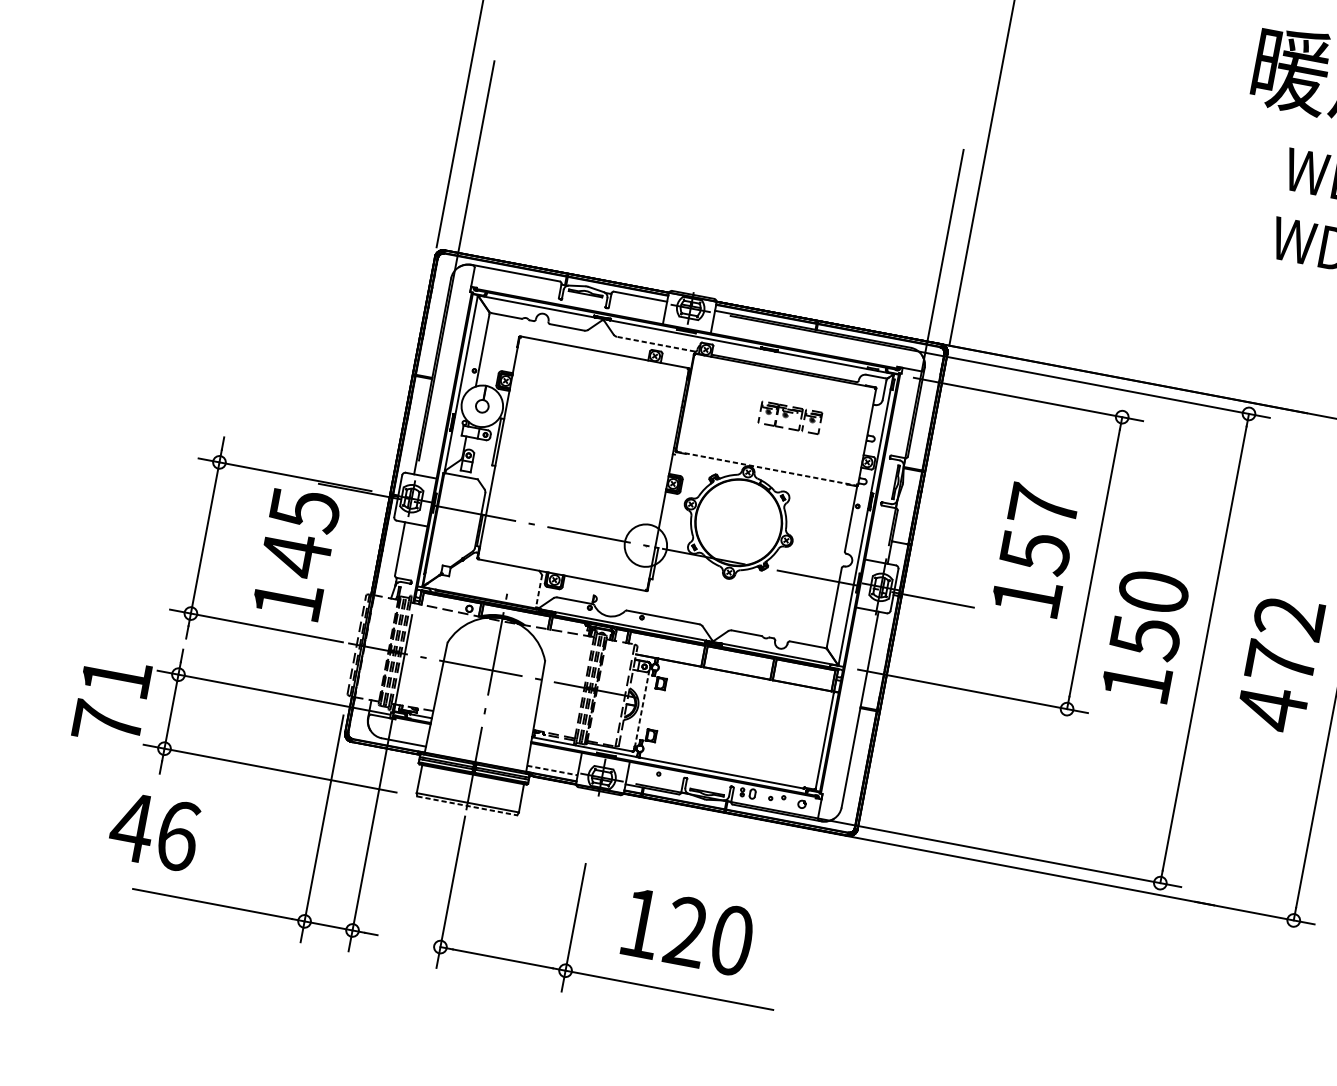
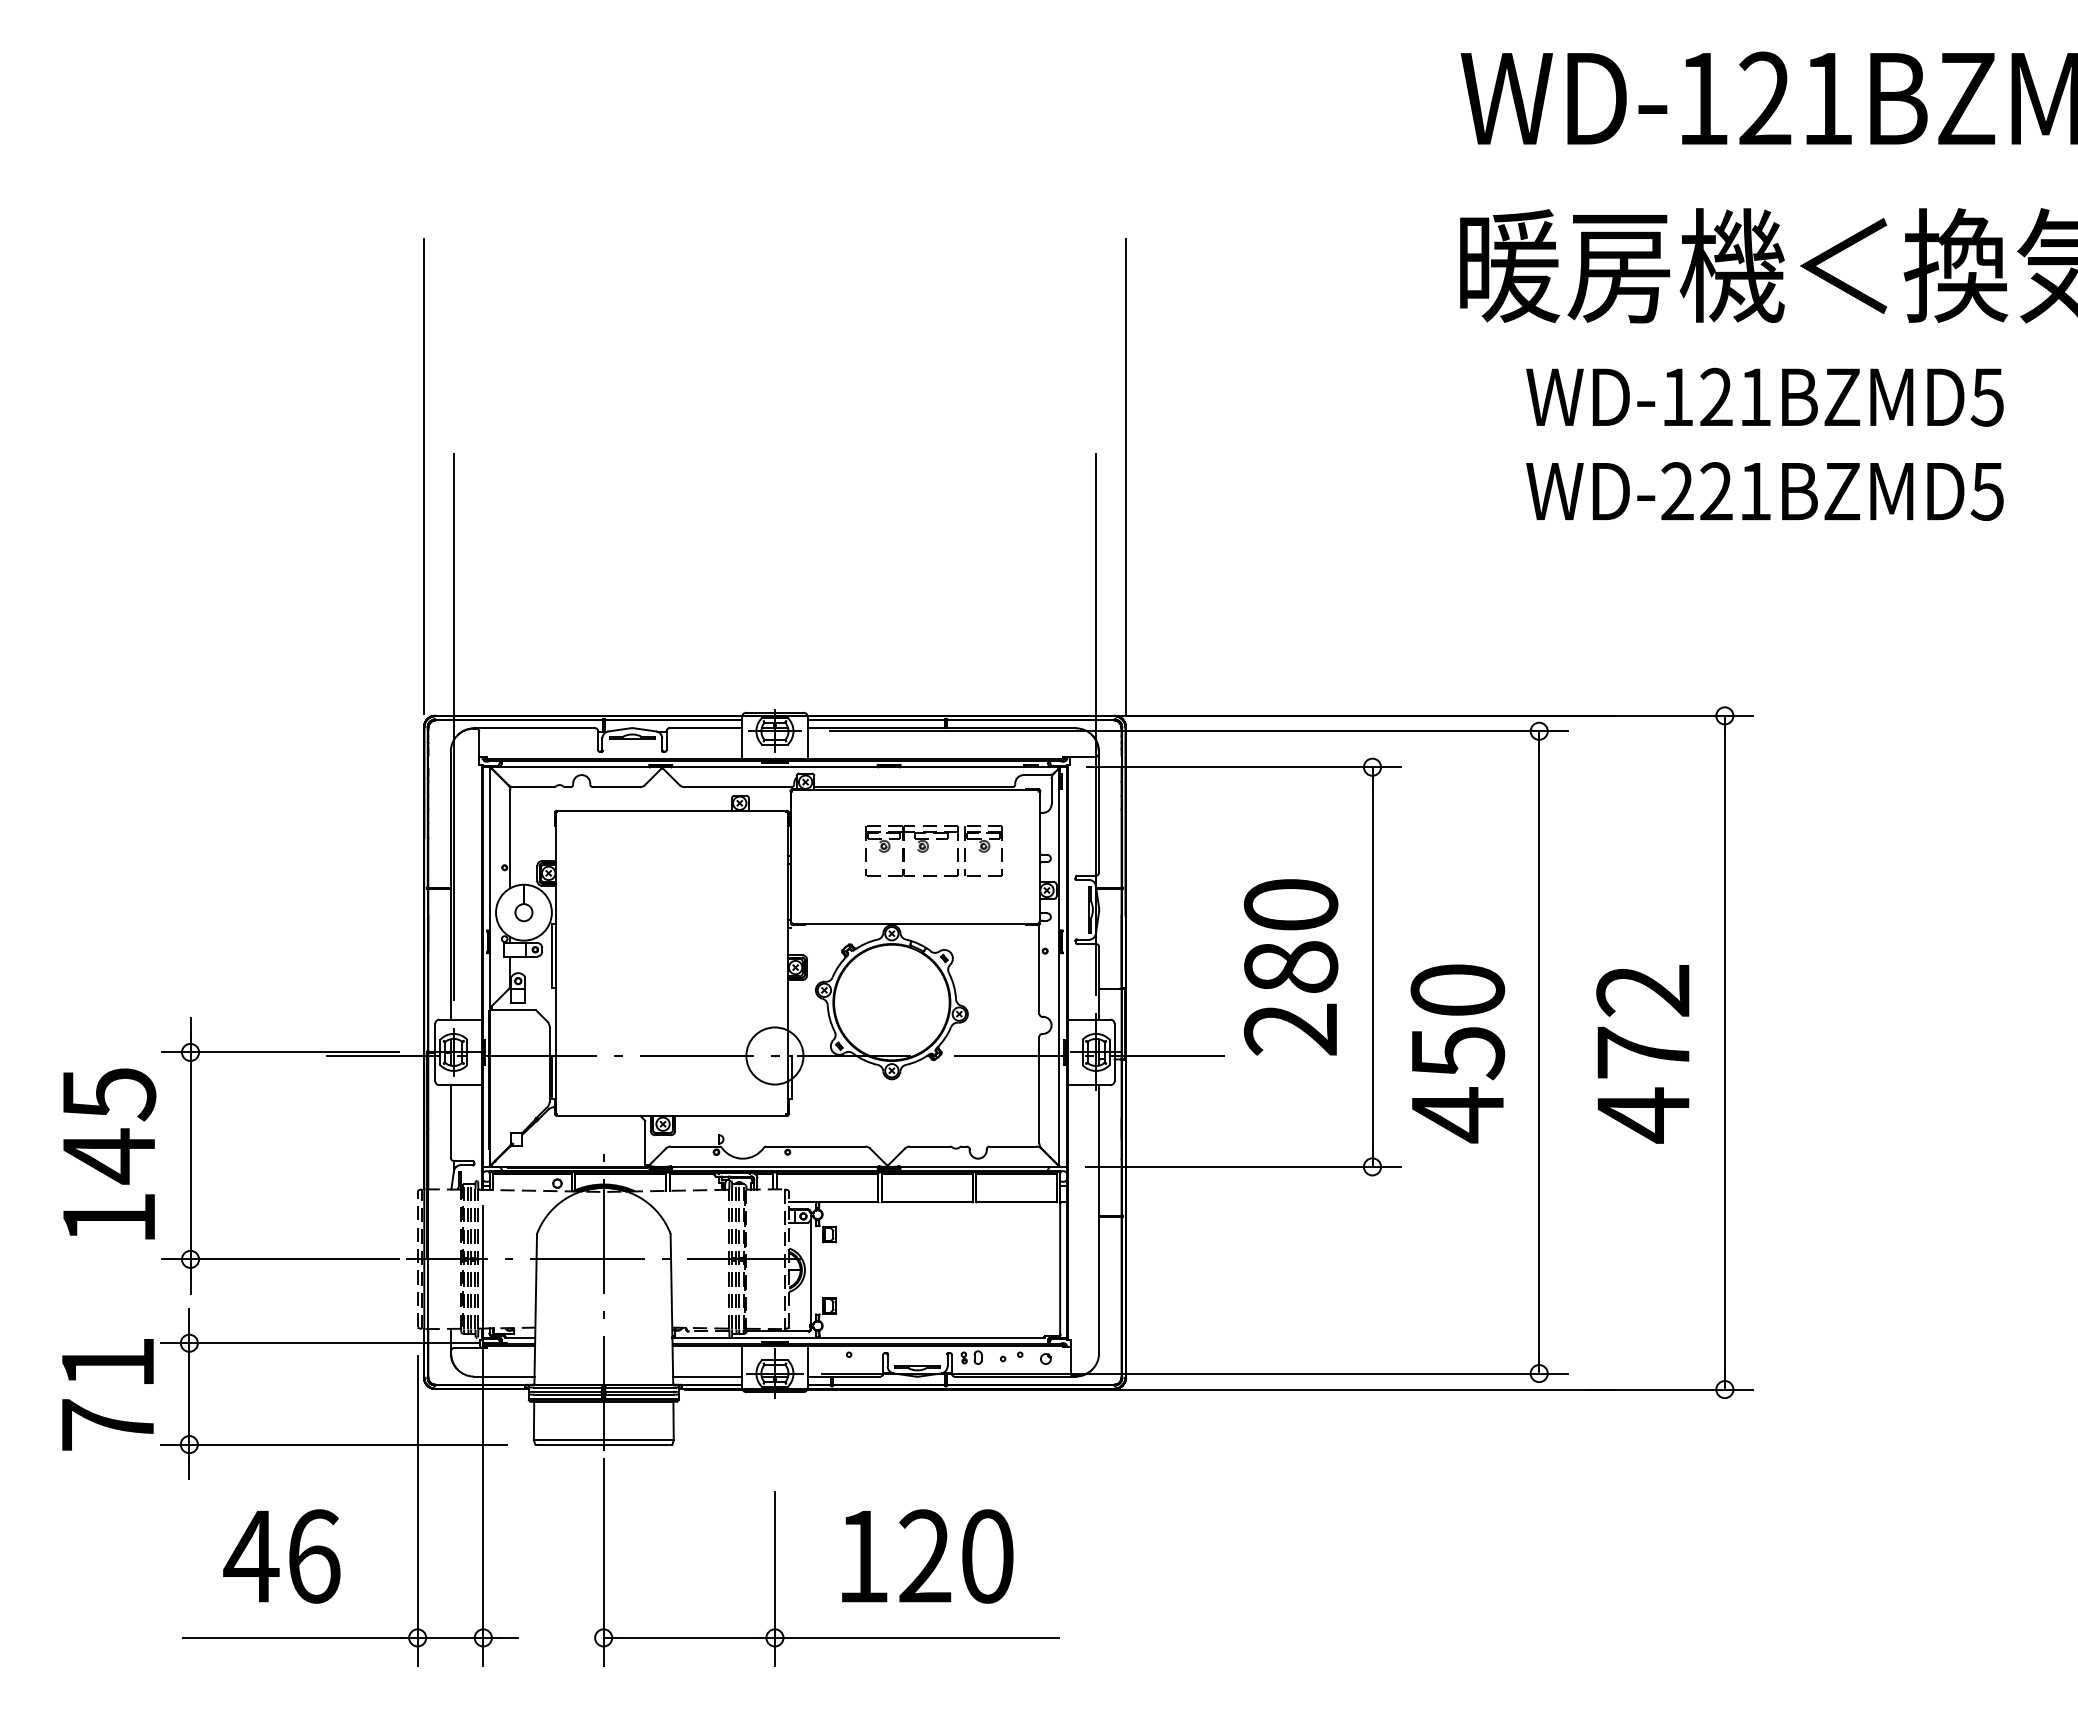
line: (655, 344) -> (737, 787), dashed -> solid
part: (790, 417) -> (933, 850), size x1.67
line: (766, 468) -> (915, 924), dashed -> solid
text: (1034, 552) -> (1290, 967), 157 -> 280
text: (296, 553) -> (109, 1153), moved
line: (539, 591) -> (645, 1143), dashed -> solid
text: (1136, 683) -> (1457, 1115), 150 -> 450
line: (641, 708) -> (810, 1272), dashed -> solid
line: (552, 770) -> (707, 1376), dashed -> solid
line: (467, 805) -> (604, 1444), dashed -> solid
text: (154, 831) -> (281, 1556), moved

